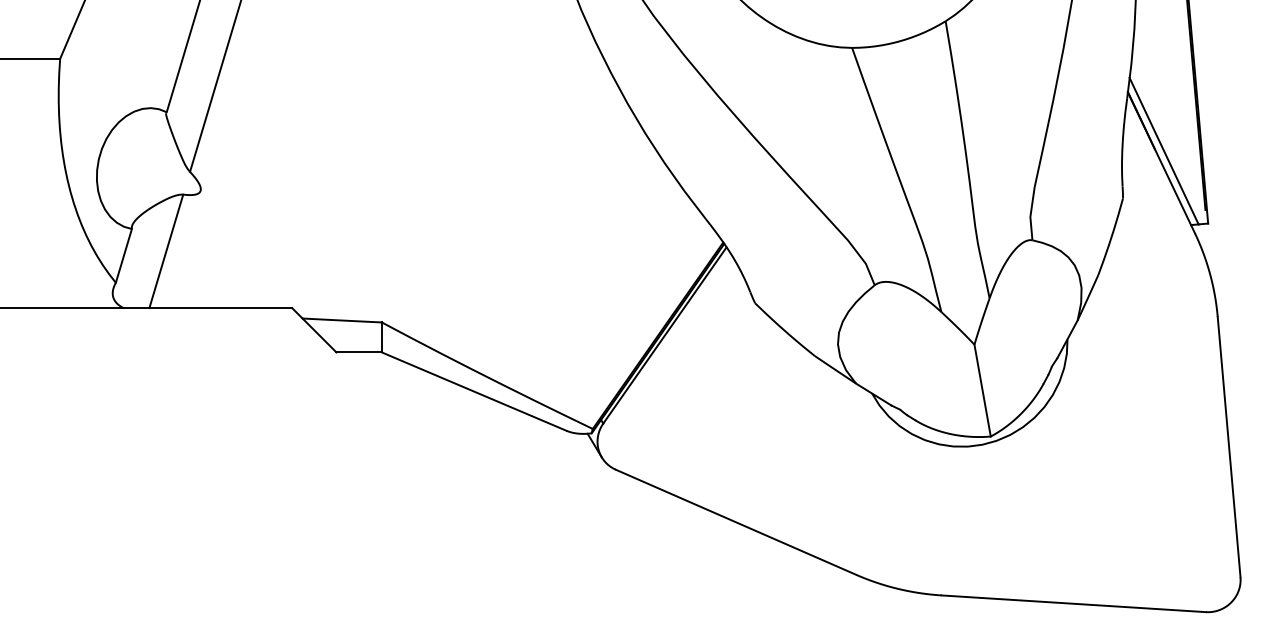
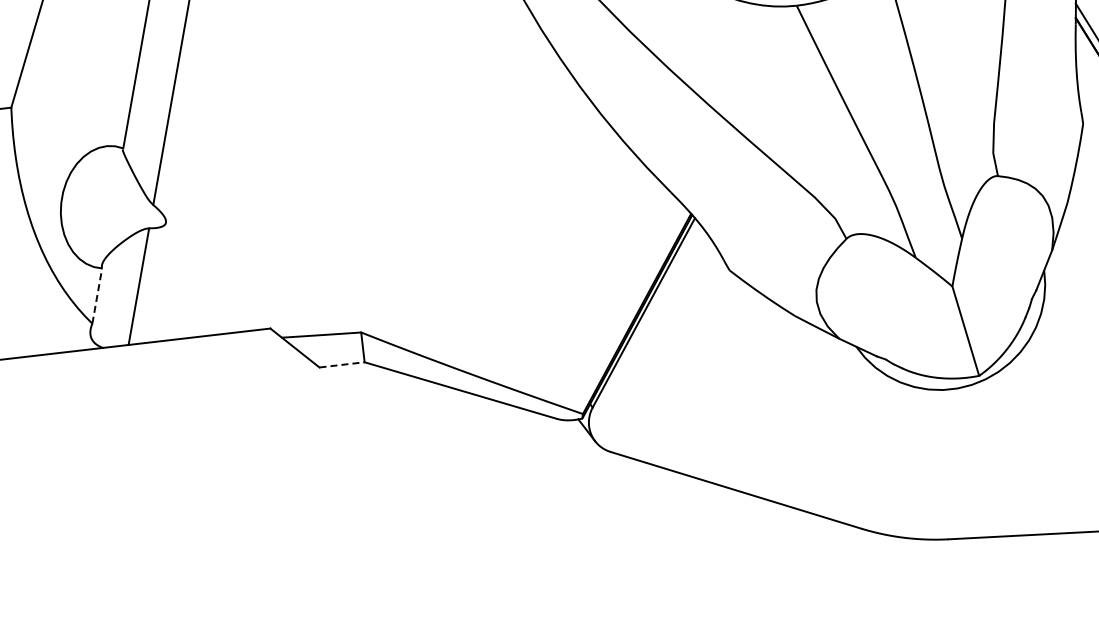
line: (124, 255) -> (97, 295), solid -> dashed
line: (359, 352) -> (342, 364), solid -> dashed

